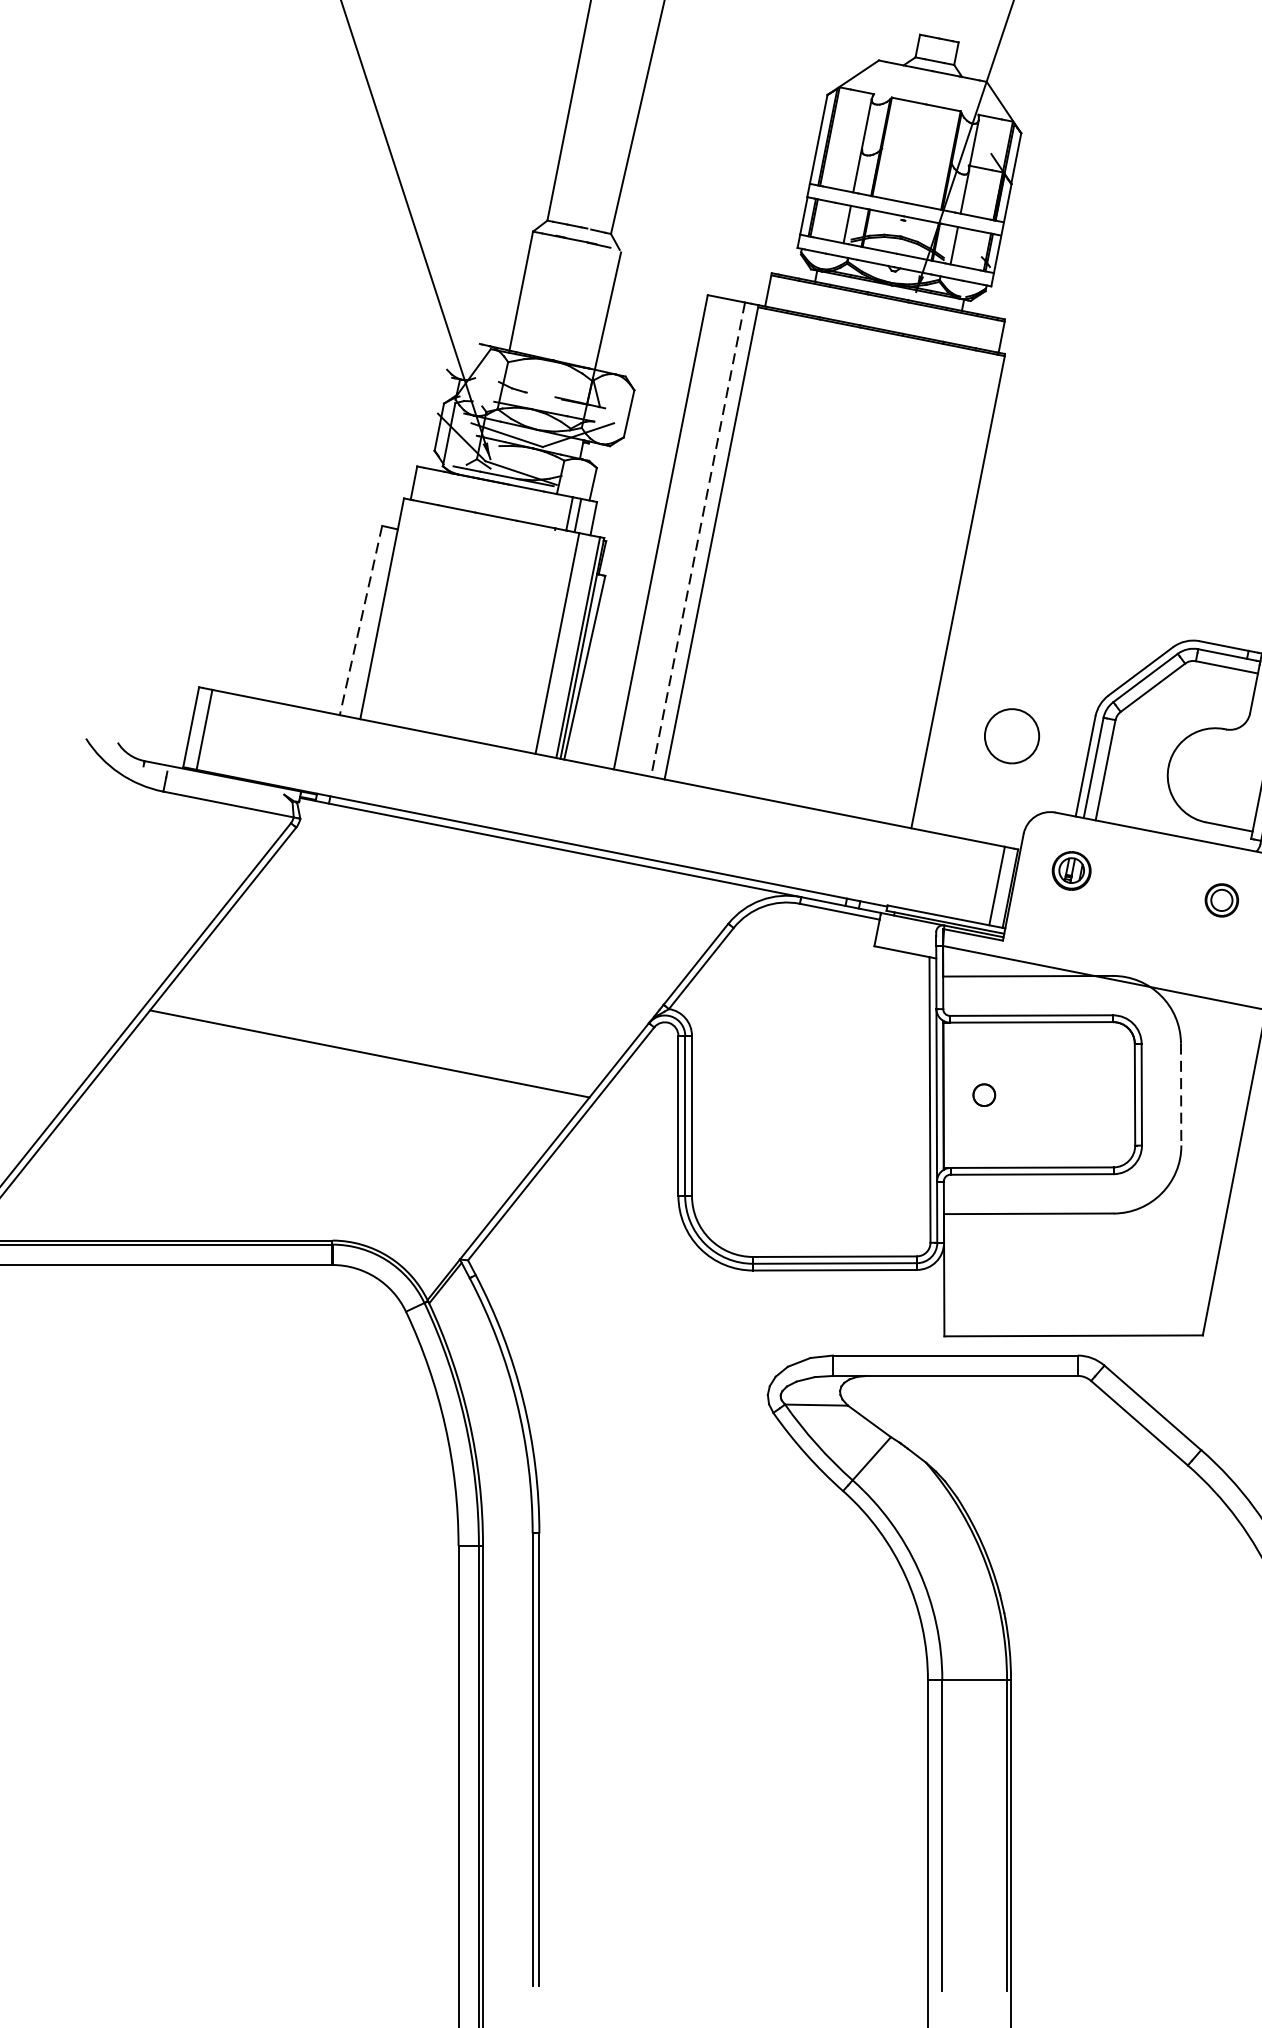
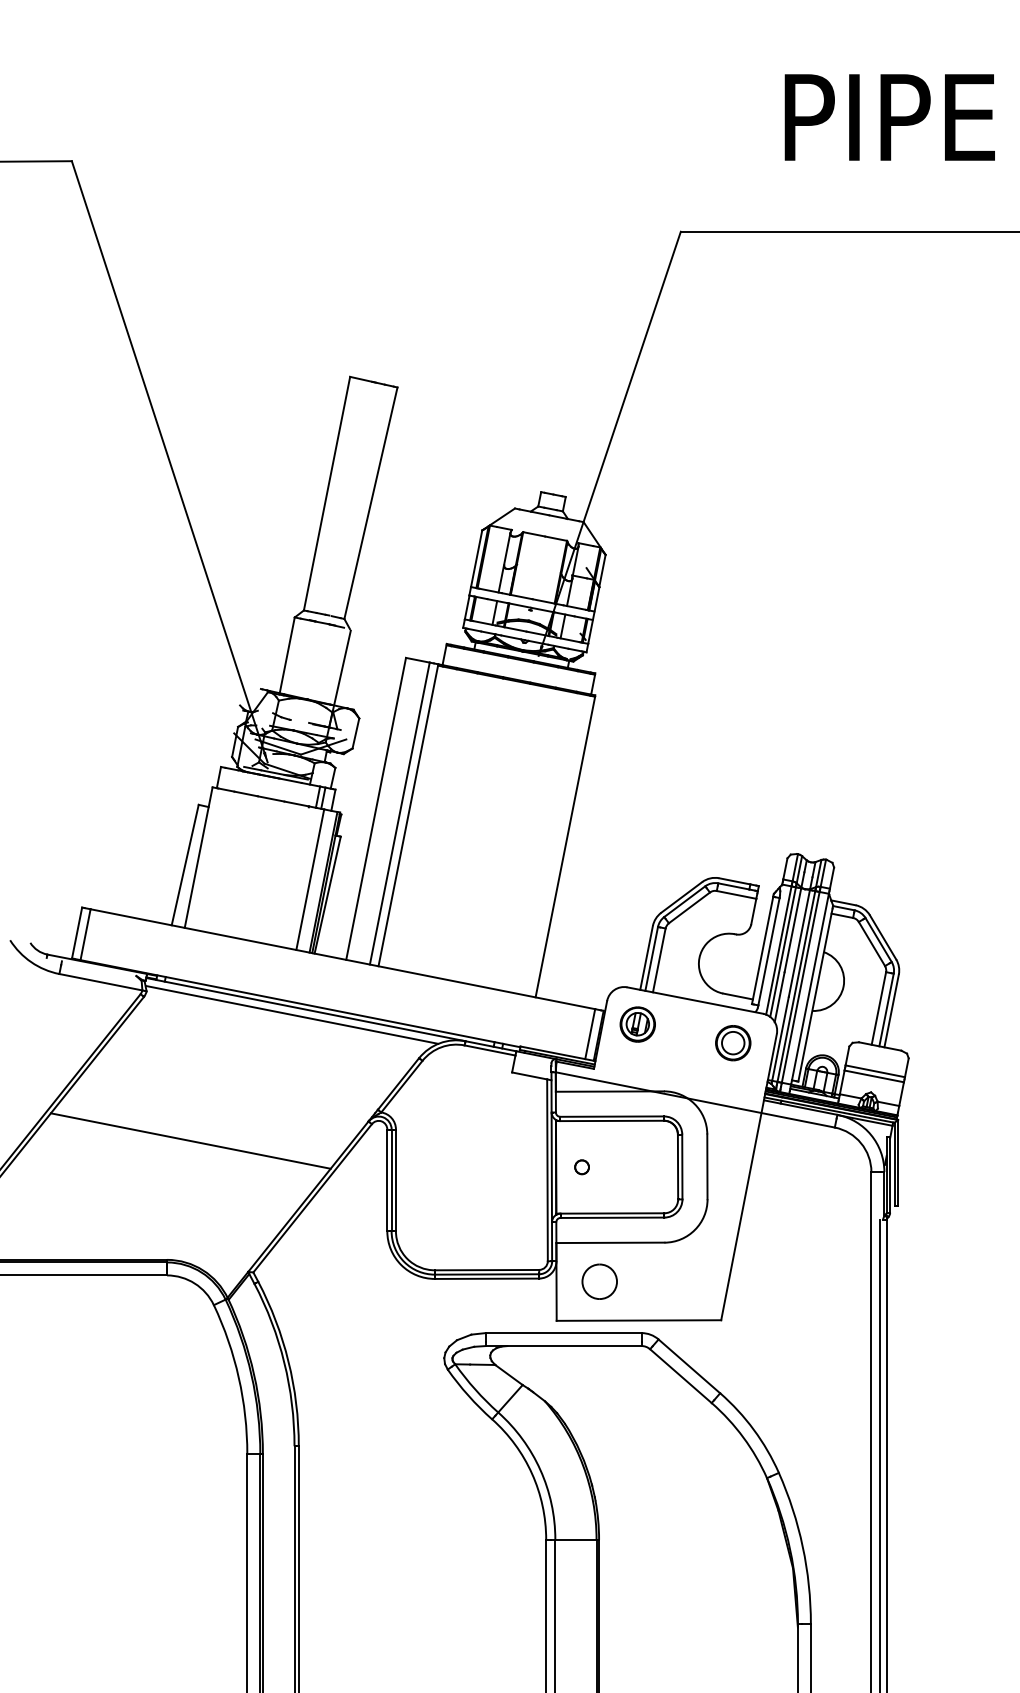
line: (697, 539) -> (399, 813), dashed -> solid
line: (361, 621) -> (185, 865), dashed -> solid
part: (1011, 735) -> (599, 1281), moved
line: (529, 855) -> (292, 1014), added
part: (1071, 870) -> (637, 1024), size x1.43
part: (1222, 900) -> (733, 1043), size x1.67
line: (1181, 1095) -> (707, 1167), dashed -> solid

